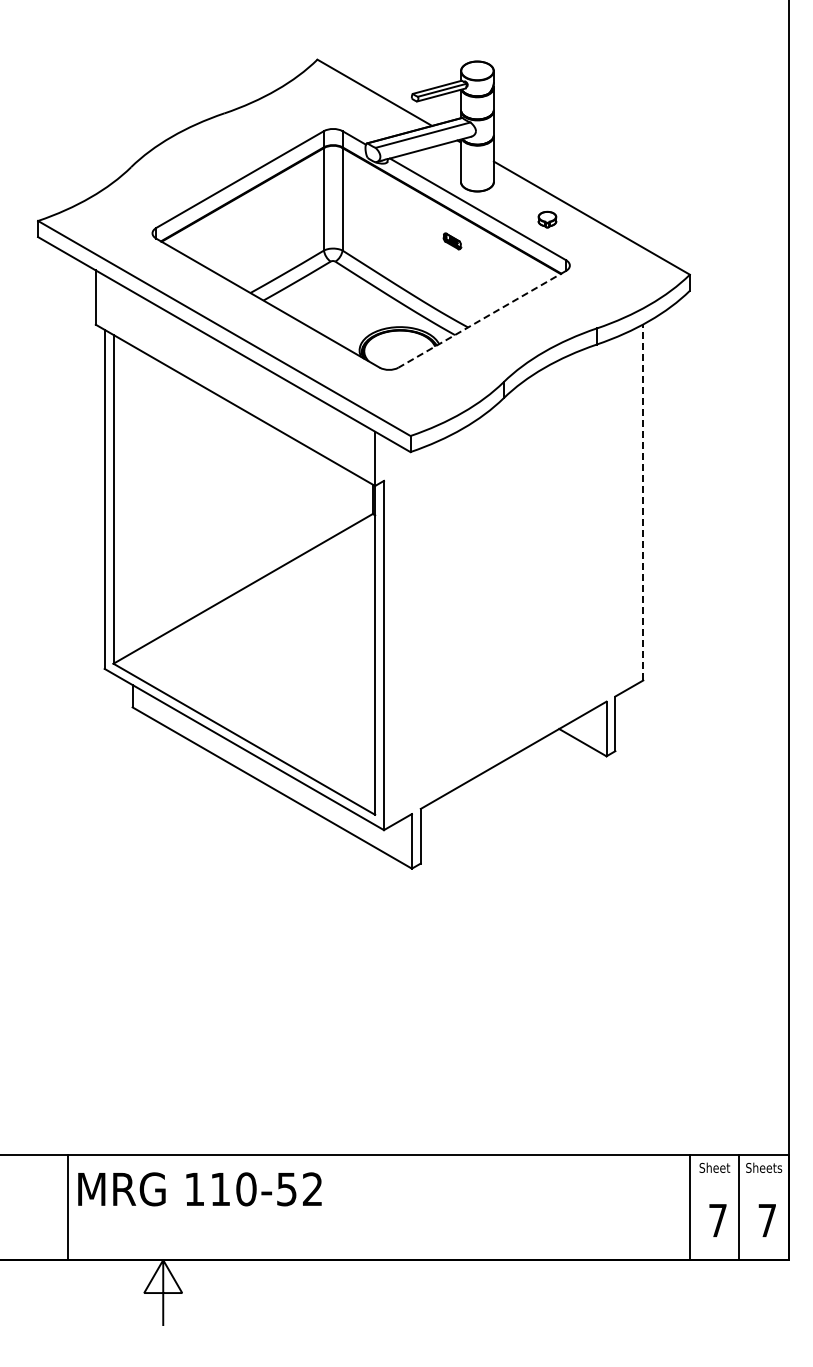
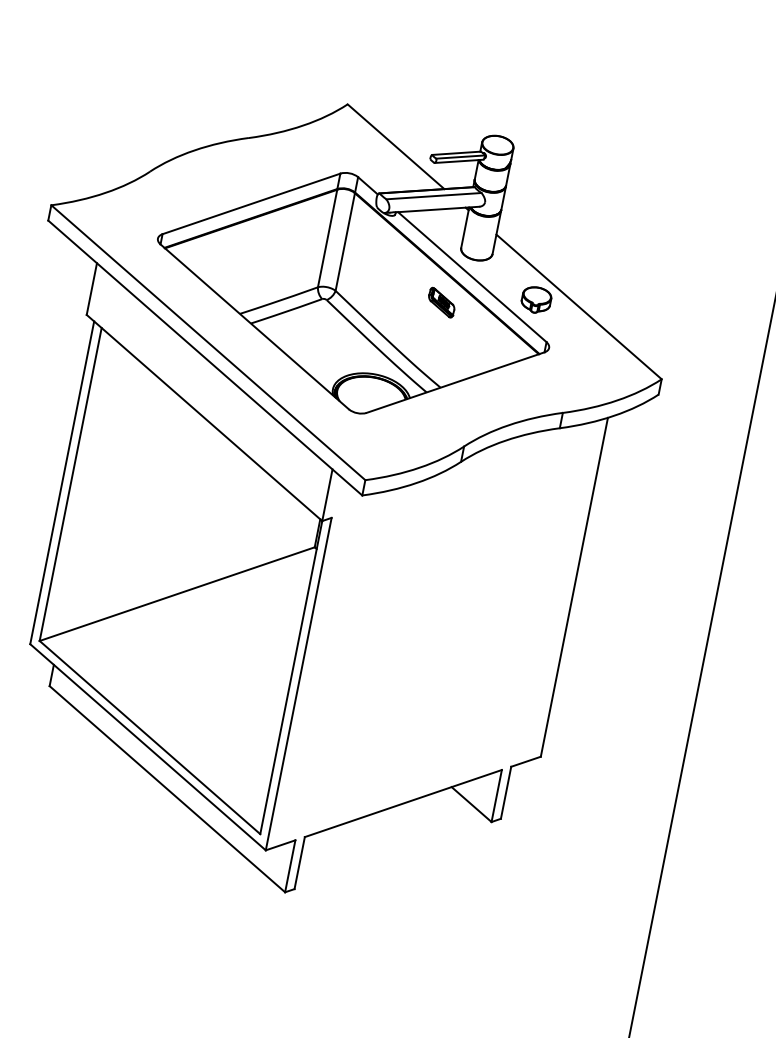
part: (547, 219) -> (536, 299), size x1.67
part: (452, 241) -> (441, 302), size x1.67
line: (482, 319) -> (455, 382), dashed -> solid
line: (643, 501) -> (574, 586), dashed -> solid

